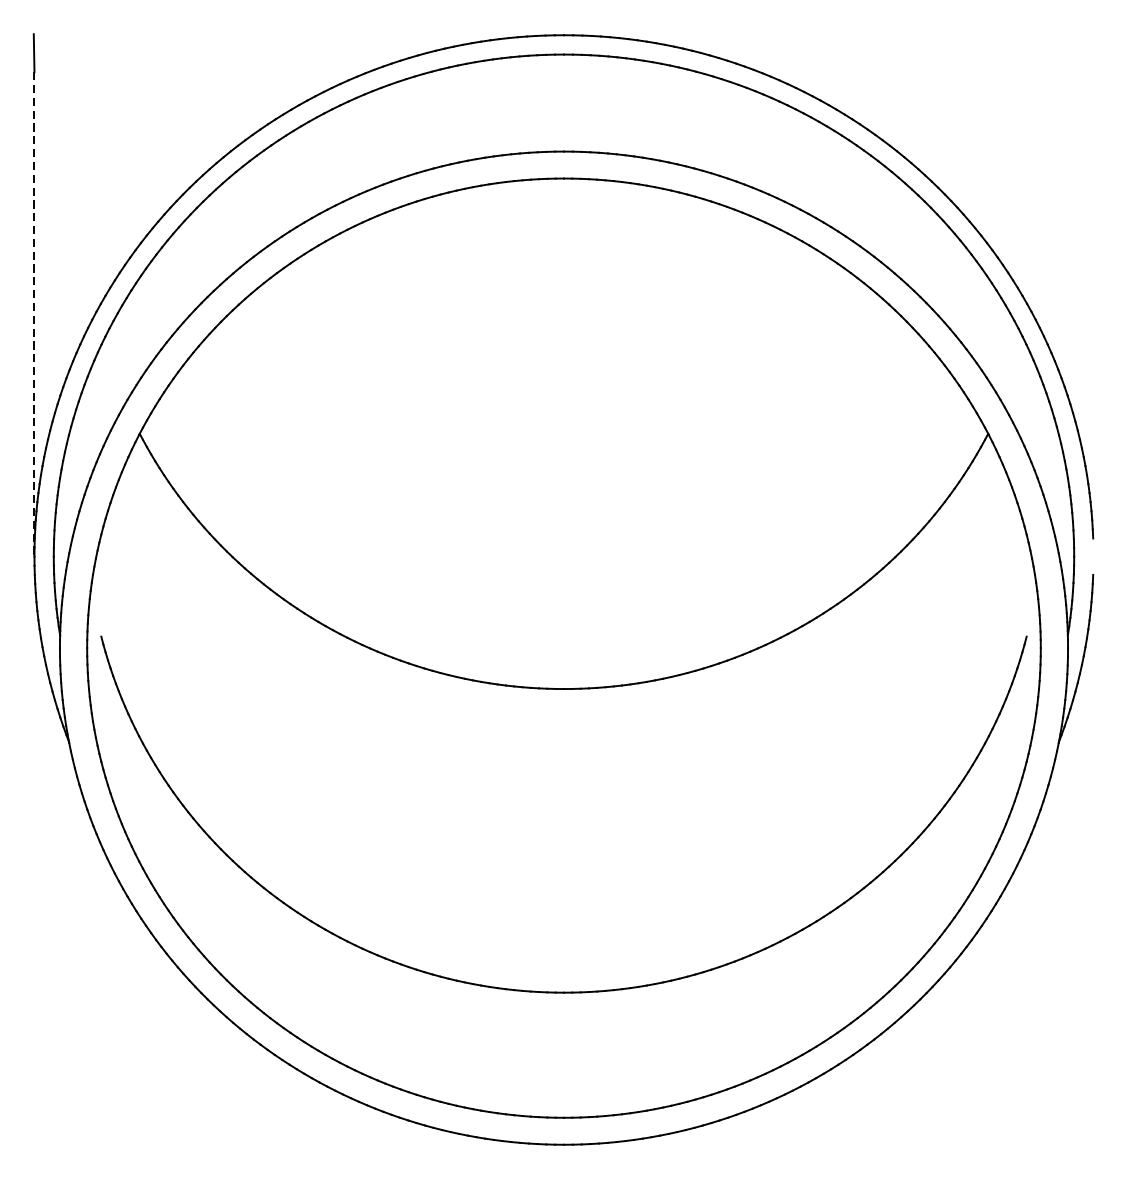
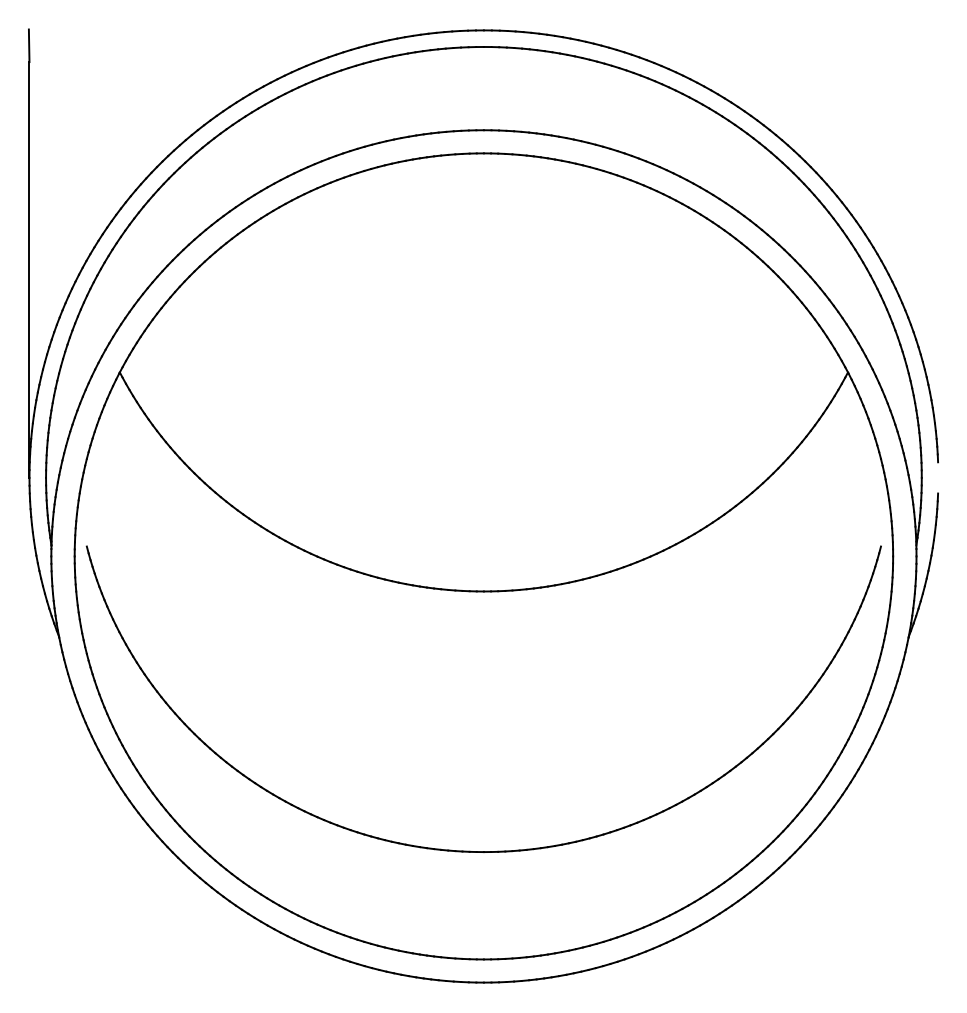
line: (34, 315) -> (29, 270), dashed -> solid

